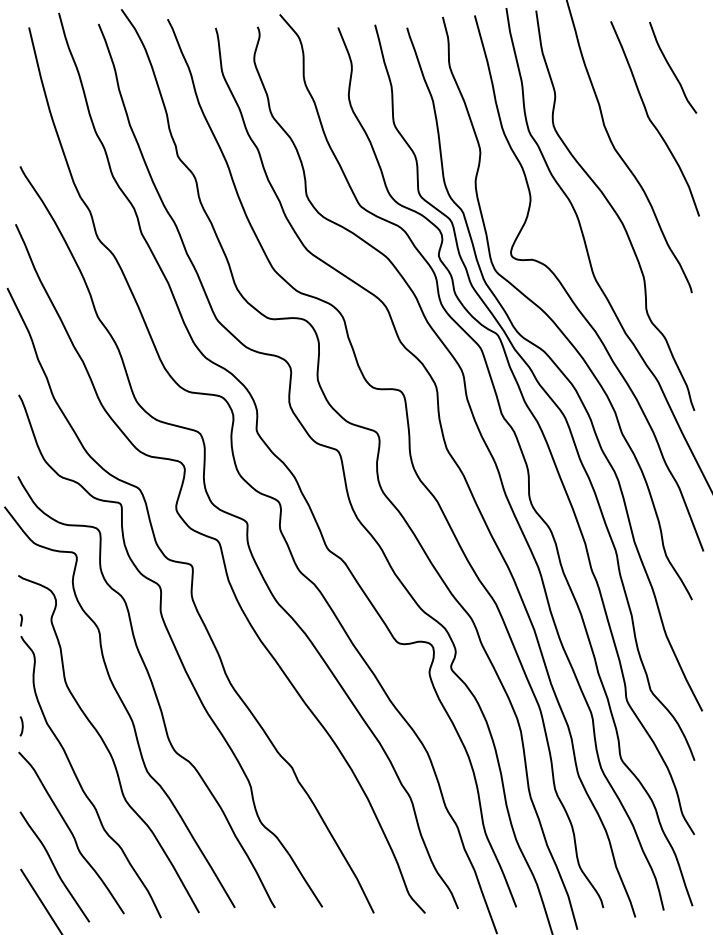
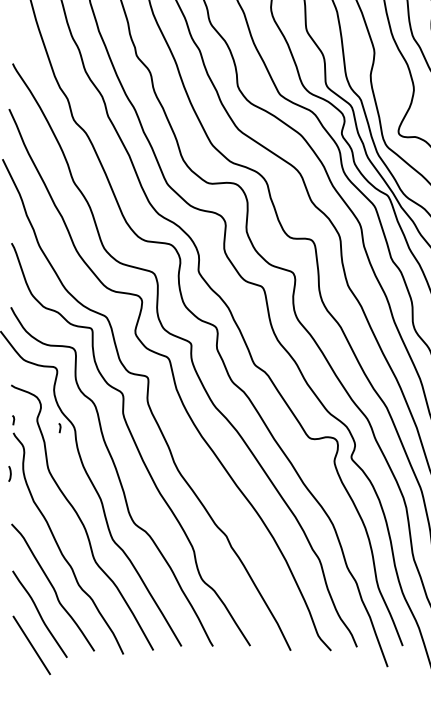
line: (80, 629) -> (60, 427), added
curve: (21, 725) -> (9, 473), moved

